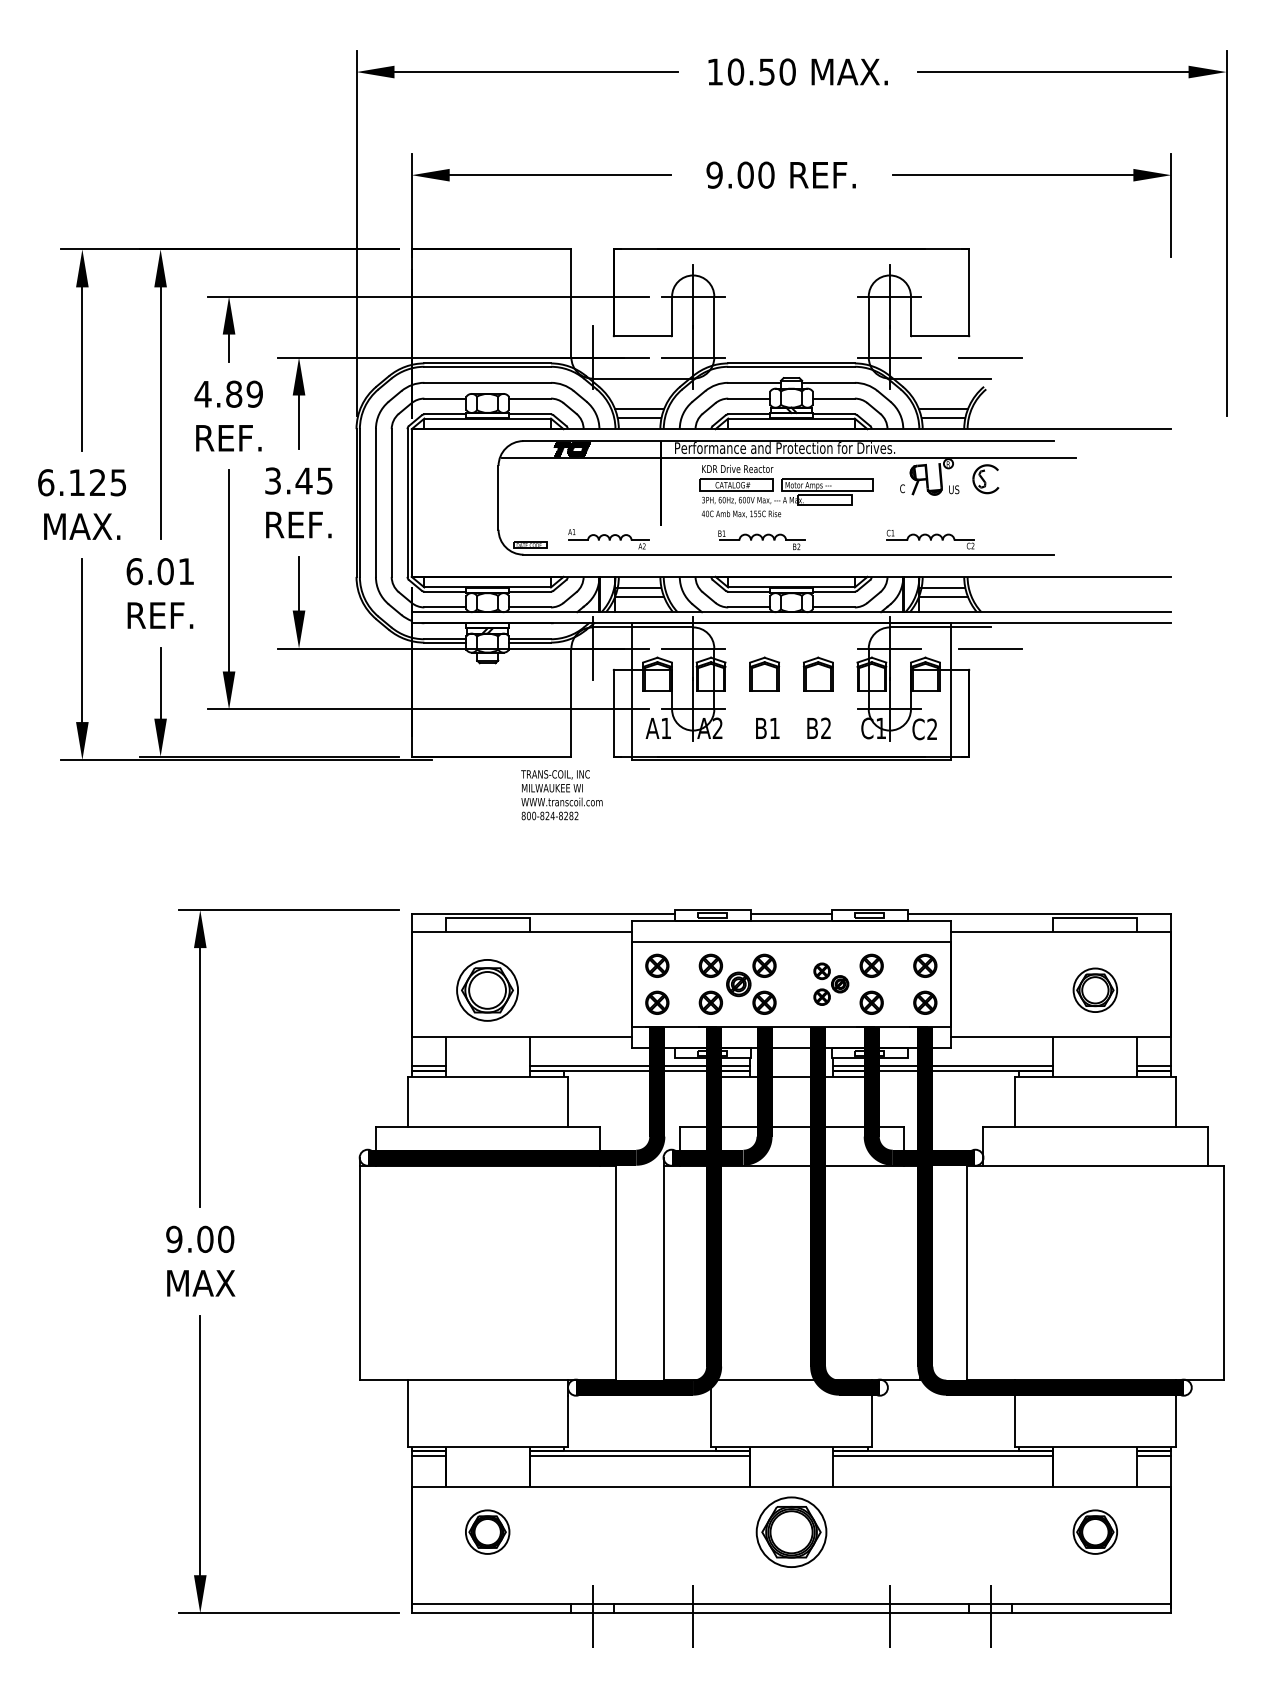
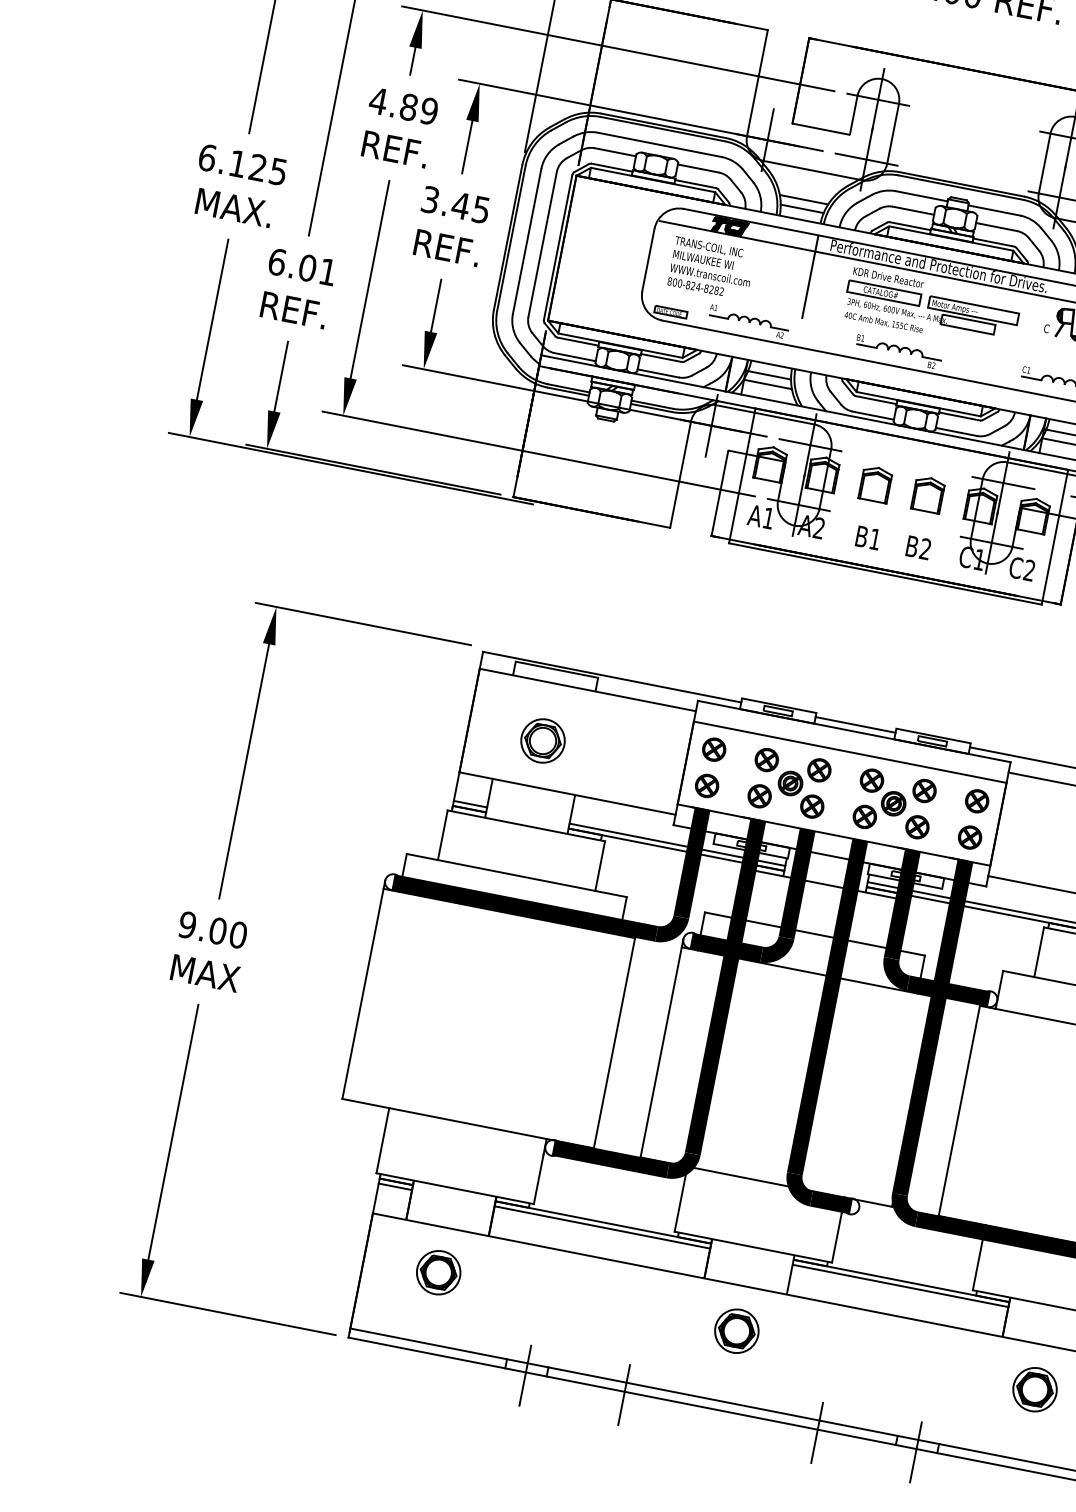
text: (561, 795) -> (710, 268), moved
part: (831, 983) -> (881, 800), size x1.43
part: (487, 989) -> (542, 740), size x0.71
part: (791, 1531) -> (736, 1330), size x0.62

